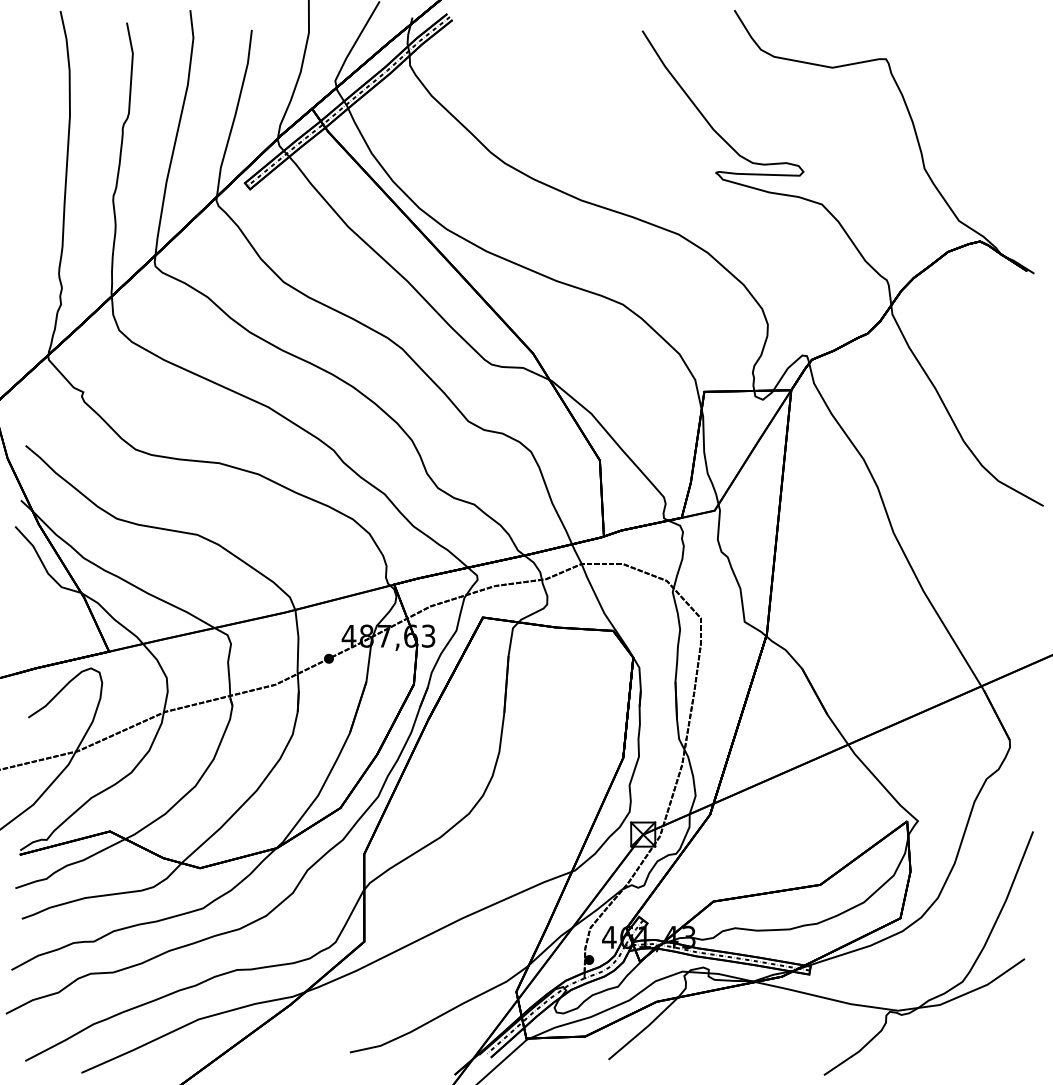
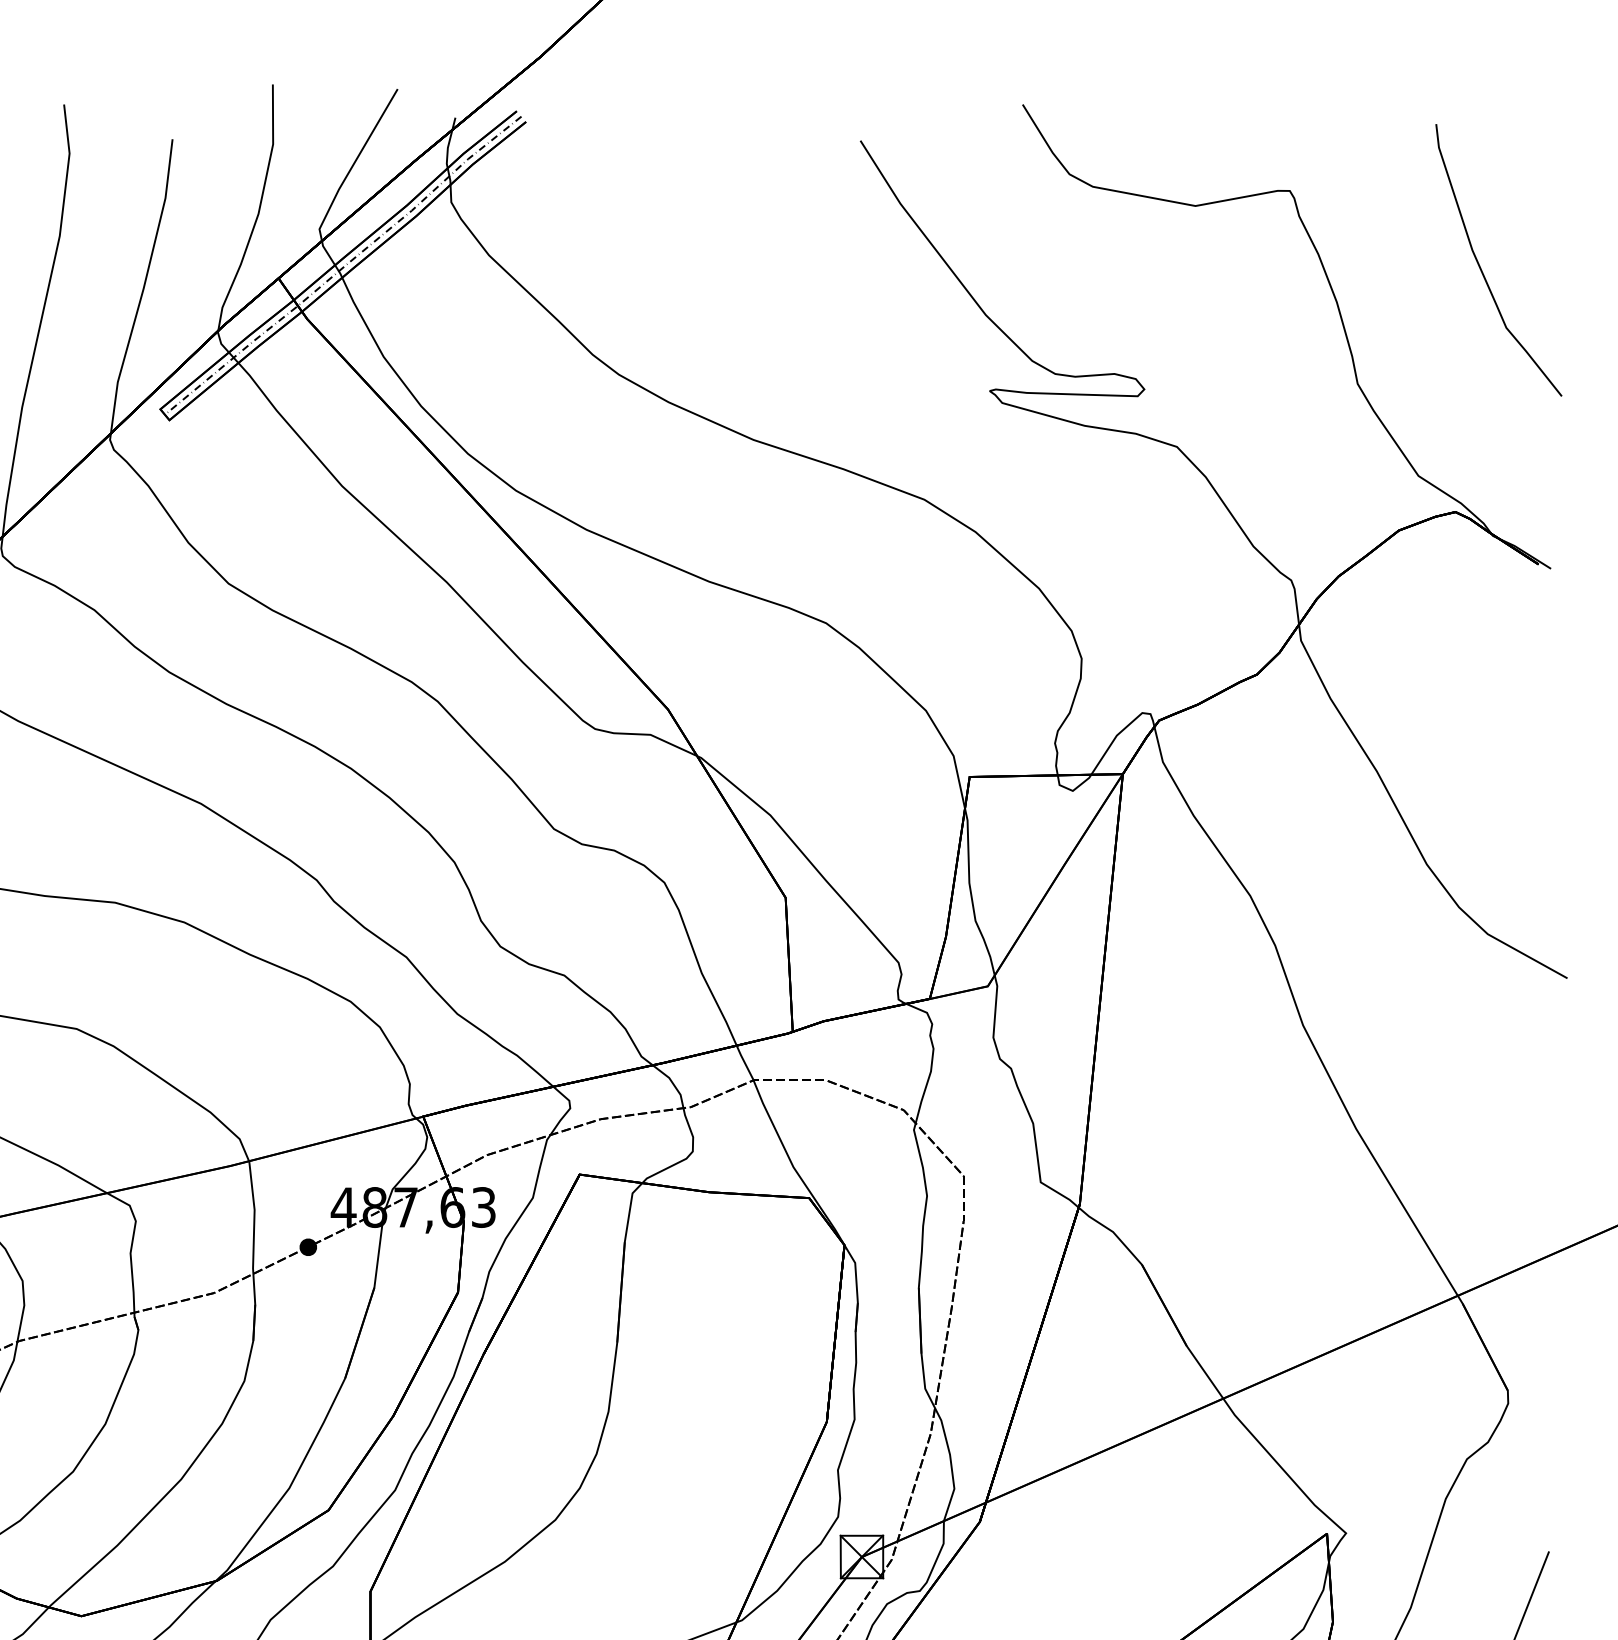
curve: (994, 100) -> (1480, 263), added

